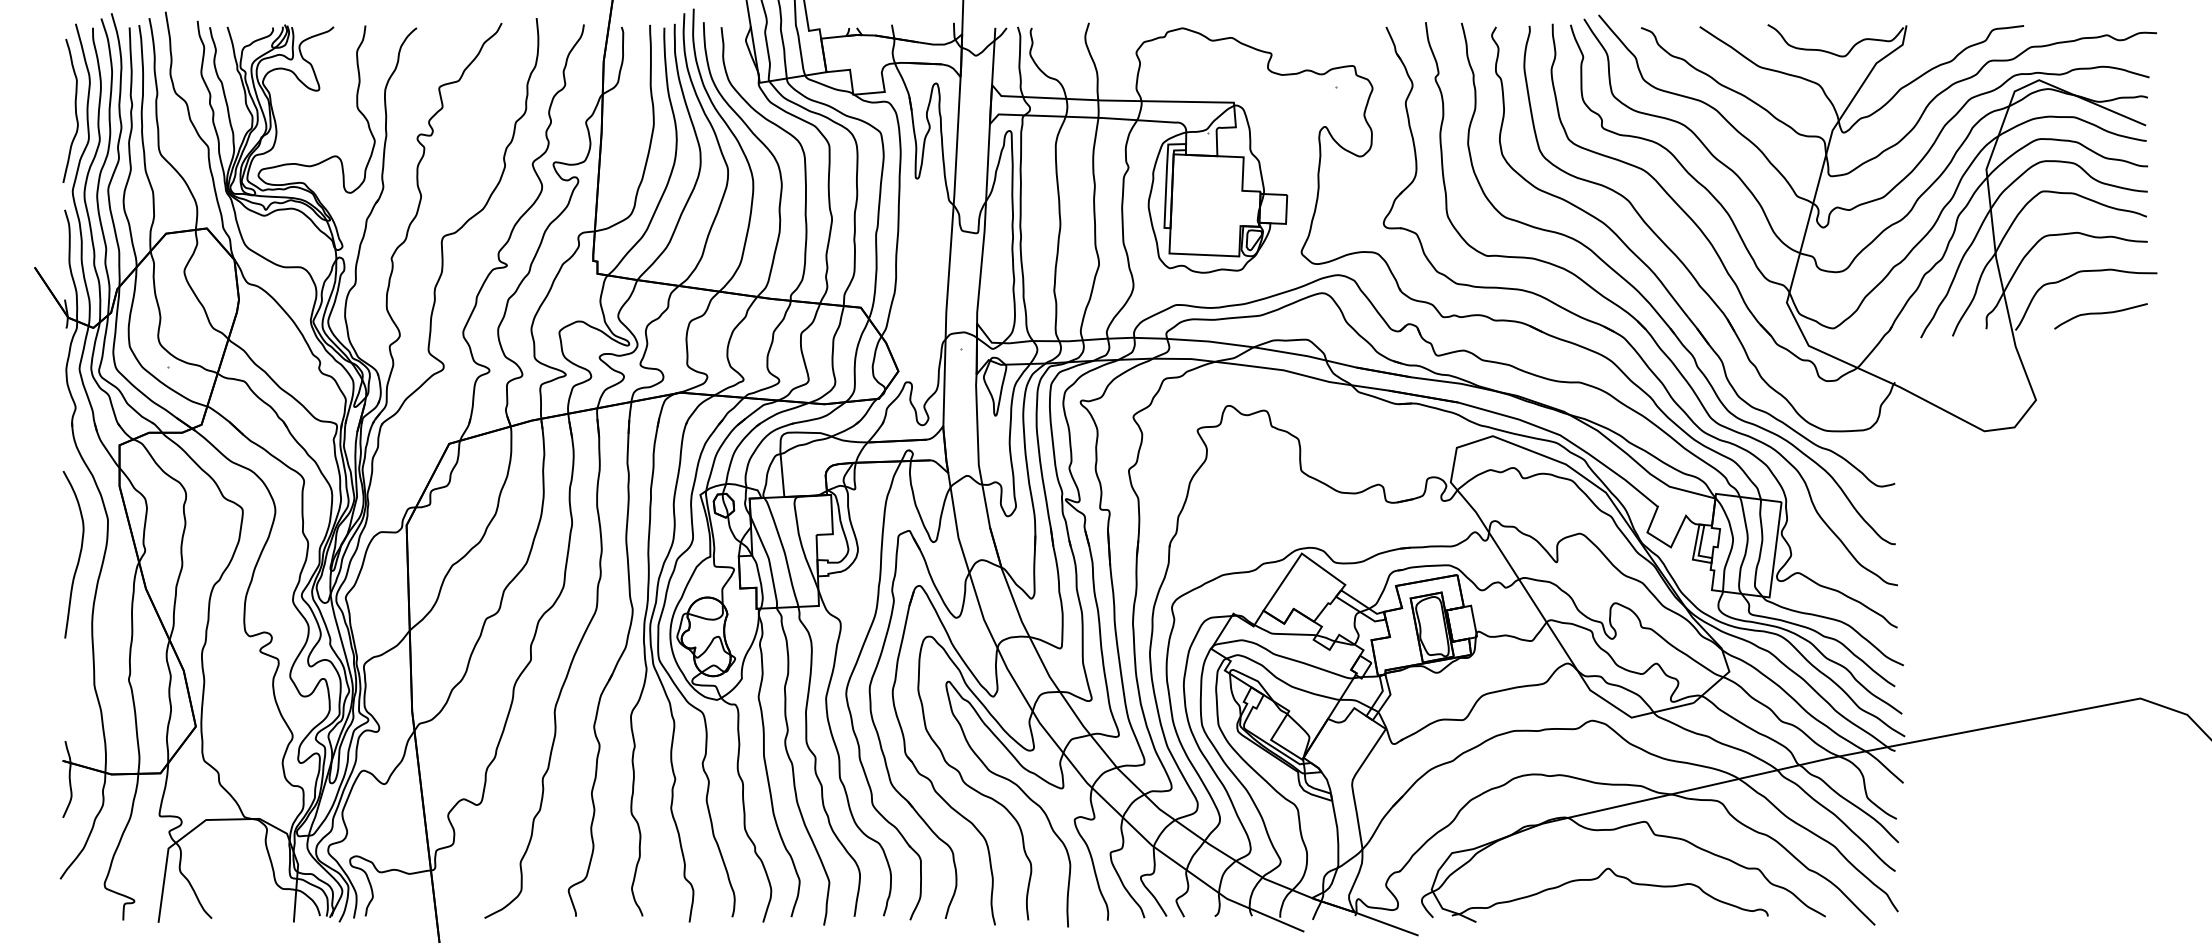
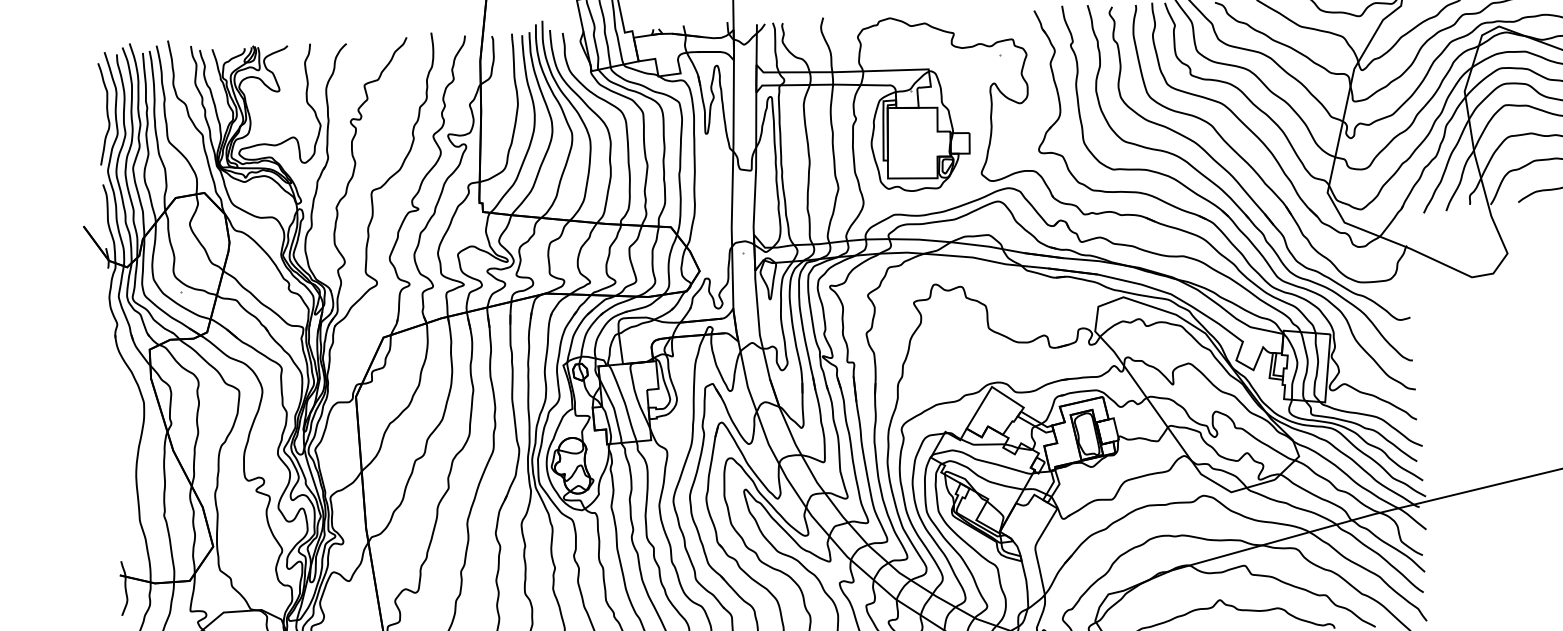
curve: (78, 556) -> (124, 429), removed

